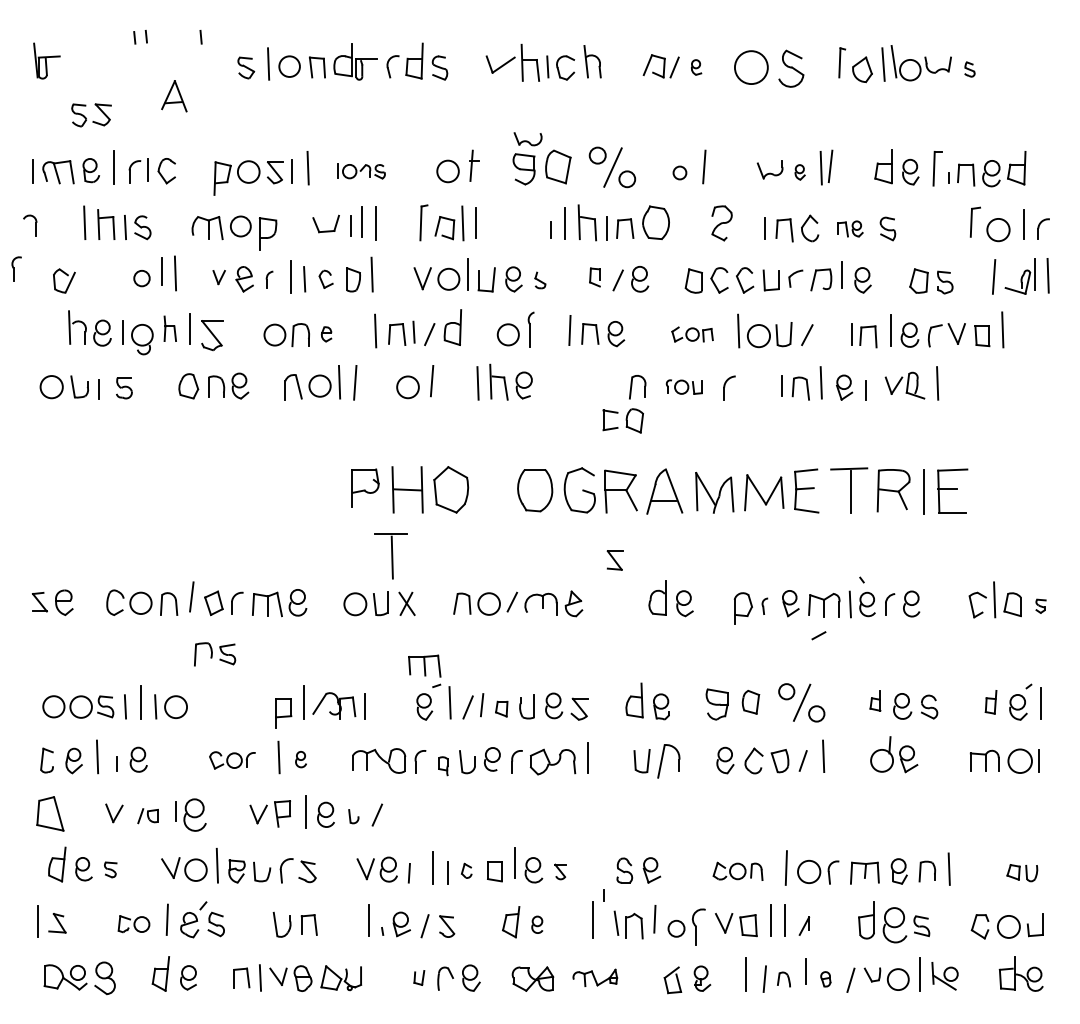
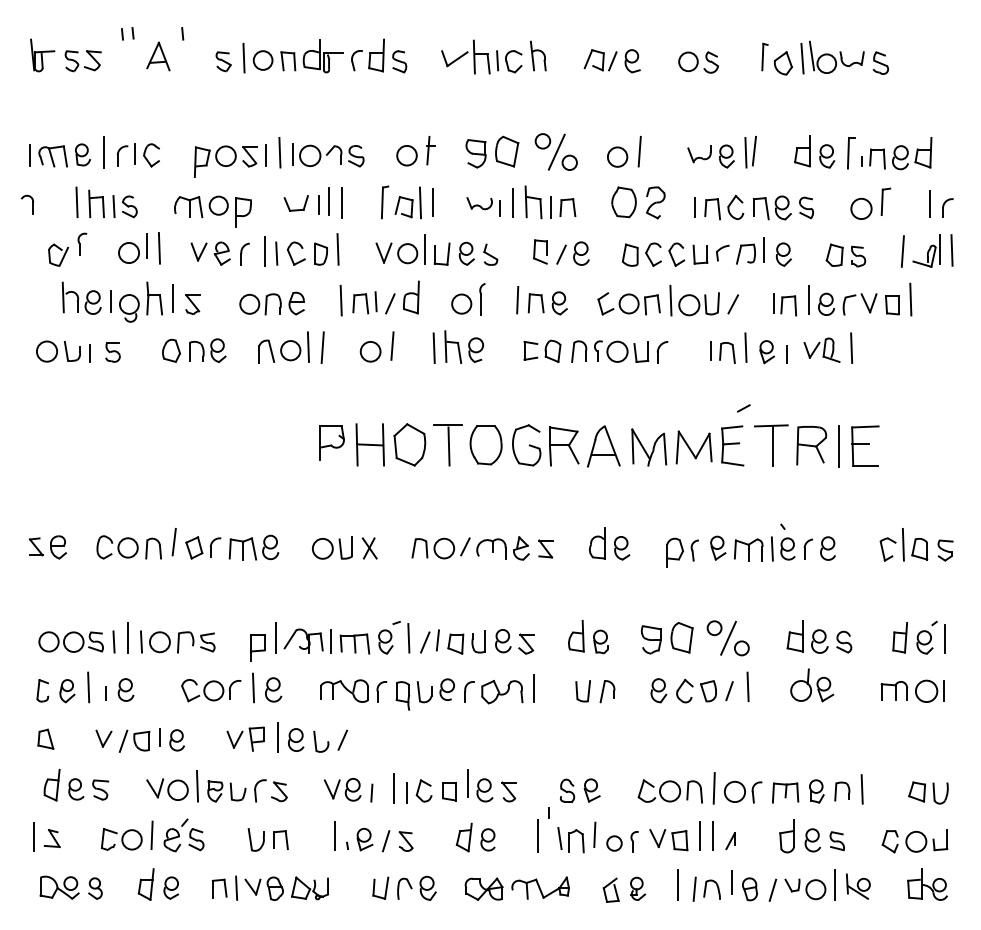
part: (696, 67) -> (632, 61), size x1.67
part: (768, 68) -> (698, 62), size x0.62
part: (969, 69) -> (880, 63), size x1.67
part: (174, 96) -> (158, 56), moved
part: (91, 115) -> (83, 61), moved
part: (527, 139) -> (479, 203), moved
part: (361, 171) -> (328, 155), size x1.67
circle: (679, 172) -> (617, 156), size x1.67
part: (799, 172) -> (726, 156), size x1.67
part: (655, 222) -> (623, 202), moved
part: (850, 228) -> (772, 207), size x1.67
circle: (998, 230) -> (861, 209), moved
part: (16, 268) -> (82, 243), moved
part: (219, 277) -> (199, 252), size x1.43
part: (594, 277) -> (539, 252), size x1.43
circle: (141, 278) -> (128, 252), size x1.43
part: (269, 279) -> (244, 253), size x1.43
part: (325, 279) -> (295, 253), size x1.43
part: (540, 280) -> (490, 254), size x1.43
part: (170, 328) -> (154, 298), size x1.43
part: (326, 334) -> (296, 303), size x1.67
part: (692, 334) -> (629, 303), size x1.67
part: (212, 335) -> (193, 304), size x0.71
part: (684, 386) -> (621, 351), size x1.67
part: (622, 420) -> (541, 351), moved
part: (390, 556) -> (447, 445), moved
part: (614, 560) -> (545, 549), moved
part: (764, 606) -> (694, 550), size x1.43
part: (1040, 606) -> (945, 550), size x1.67
line: (818, 635) -> (743, 408), moved
part: (215, 654) -> (196, 642), moved
part: (424, 665) -> (354, 643), moved
part: (875, 700) -> (795, 636), size x1.67
part: (750, 702) -> (681, 638), size x1.43
part: (990, 702) -> (899, 638), size x1.43
part: (501, 708) -> (455, 643), size x1.43
part: (300, 759) -> (272, 689), size x1.67
part: (232, 760) -> (211, 690), size x1.43
part: (668, 761) -> (607, 691), size x0.71
part: (443, 766) -> (402, 696), size x1.67
part: (50, 813) -> (45, 738), size x0.62
part: (147, 815) -> (134, 740), size x1.67
part: (194, 815) -> (176, 740), size x0.71
part: (353, 816) -> (321, 741), size x1.67
part: (110, 869) -> (100, 789), size x1.43
part: (466, 870) -> (423, 790), size x1.67
part: (560, 871) -> (509, 791), size x1.43
part: (737, 871) -> (669, 791), size x1.43
part: (1022, 872) -> (928, 792), size x1.43
part: (133, 923) -> (121, 838), size x1.43
part: (537, 924) -> (488, 839), size x1.43
part: (894, 925) -> (812, 840), size x0.71
part: (698, 926) -> (634, 841), size x0.62
part: (419, 977) -> (381, 887), size x1.67
part: (595, 977) -> (540, 887), size x1.43
part: (104, 978) -> (94, 888), size x0.71
part: (783, 979) -> (711, 889), size x1.43
part: (825, 979) -> (749, 889), size x1.67

